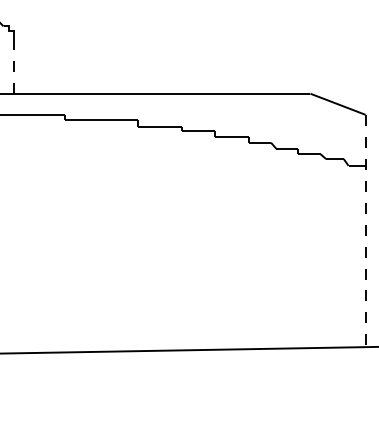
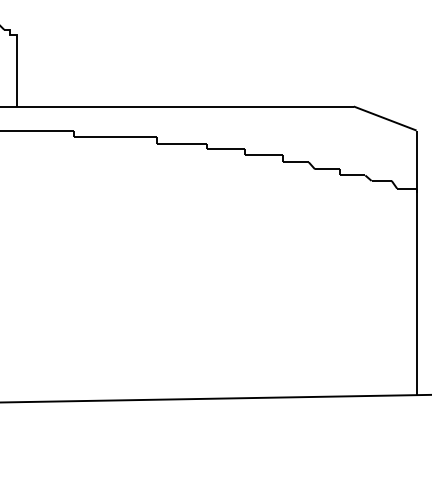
line: (14, 68) -> (16, 77), dashed -> solid
line: (365, 231) -> (416, 263), dashed -> solid

